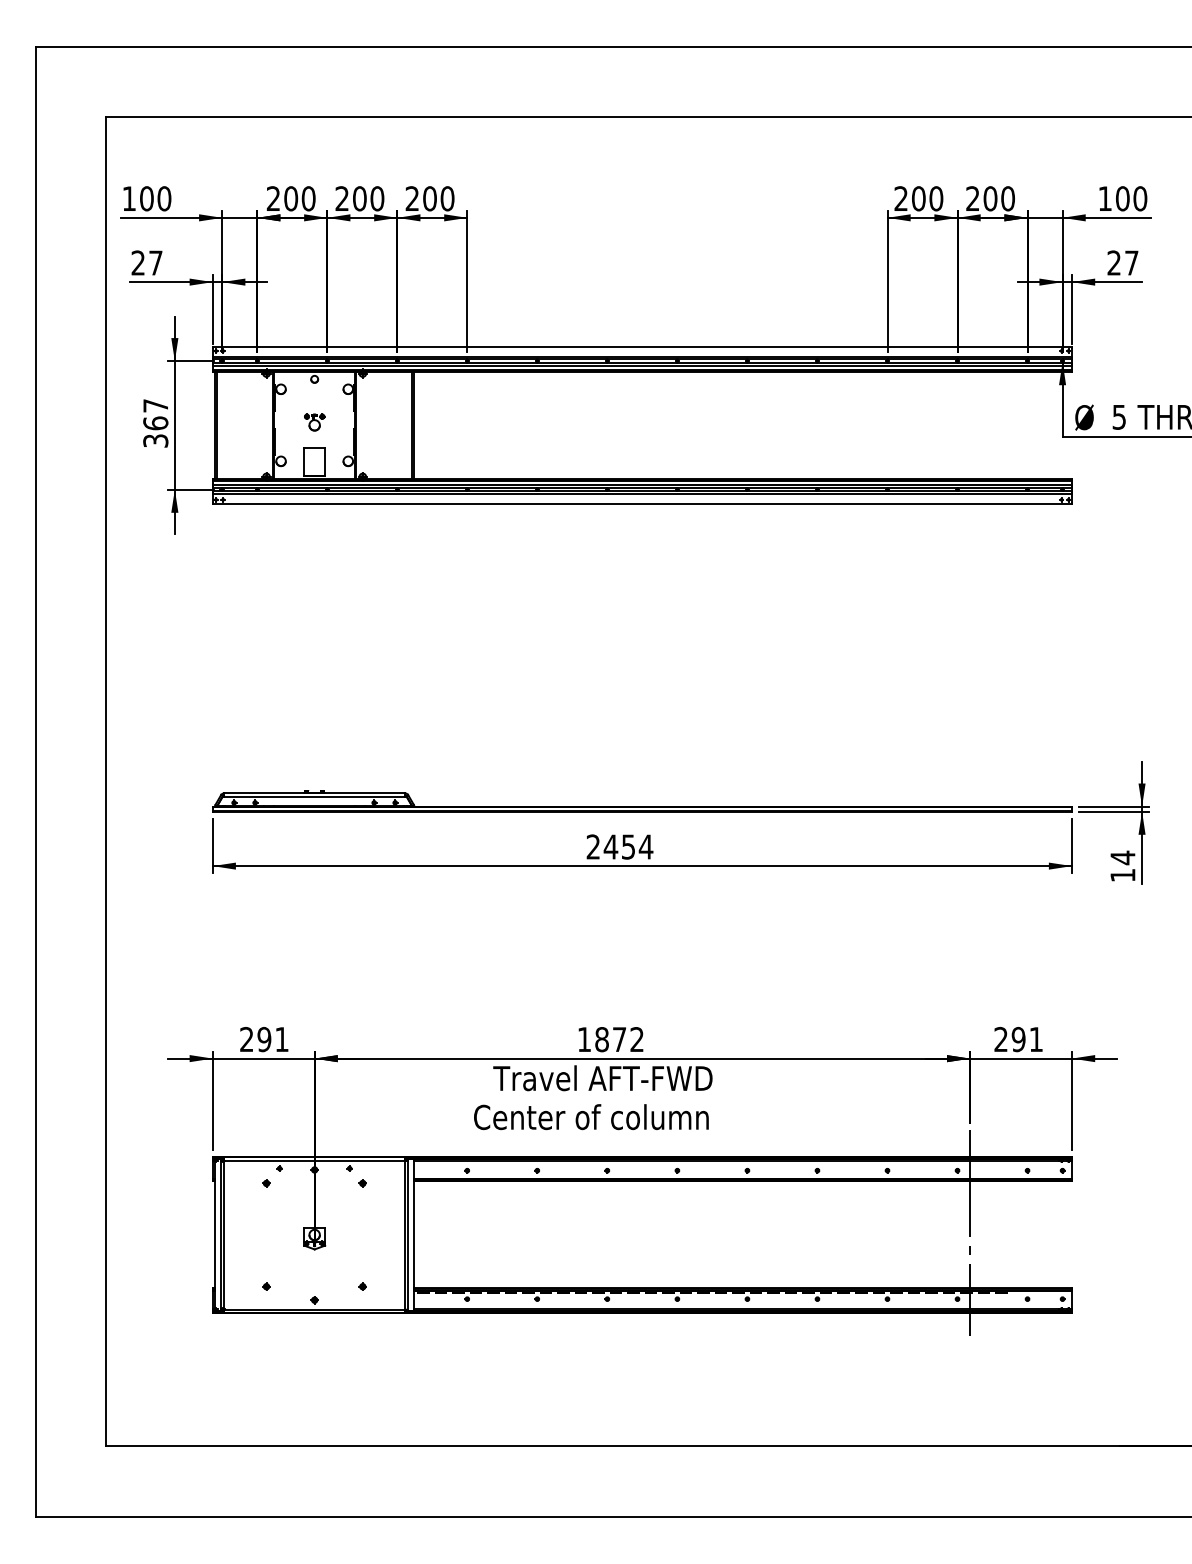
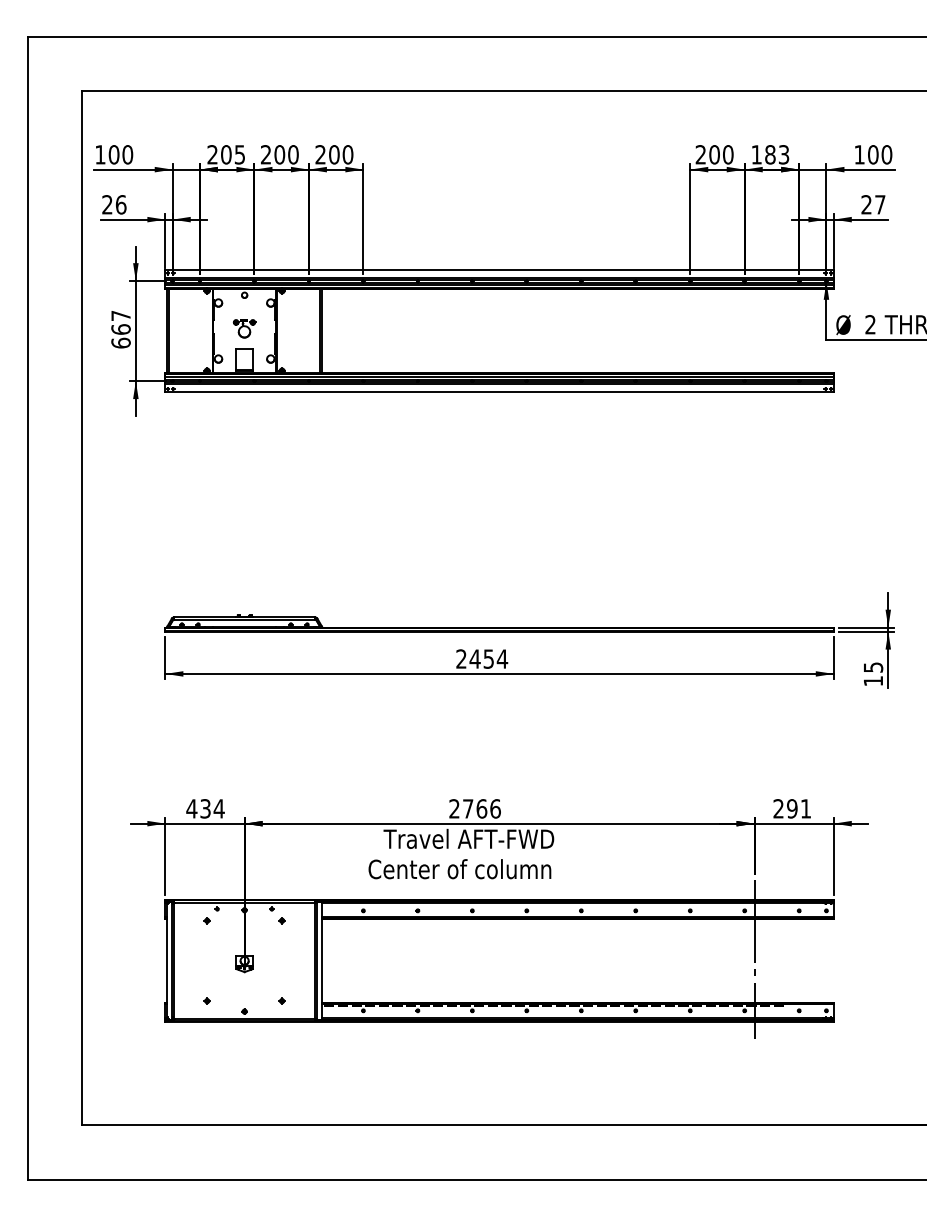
text: (308, 198) -> (239, 154), 200 -> 205
text: (990, 198) -> (770, 154), 200 -> 183
text: (155, 262) -> (120, 204), 27 -> 26
text: (1119, 416) -> (870, 324), 5 -> 2
part: (314, 422) -> (244, 328), size x1.4
text: (155, 440) -> (120, 342), 367 -> 667
text: (1123, 857) -> (873, 667), 14 -> 15
text: (264, 1039) -> (205, 808), 291 -> 434
text: (610, 1039) -> (474, 808), 1872 -> 2766

